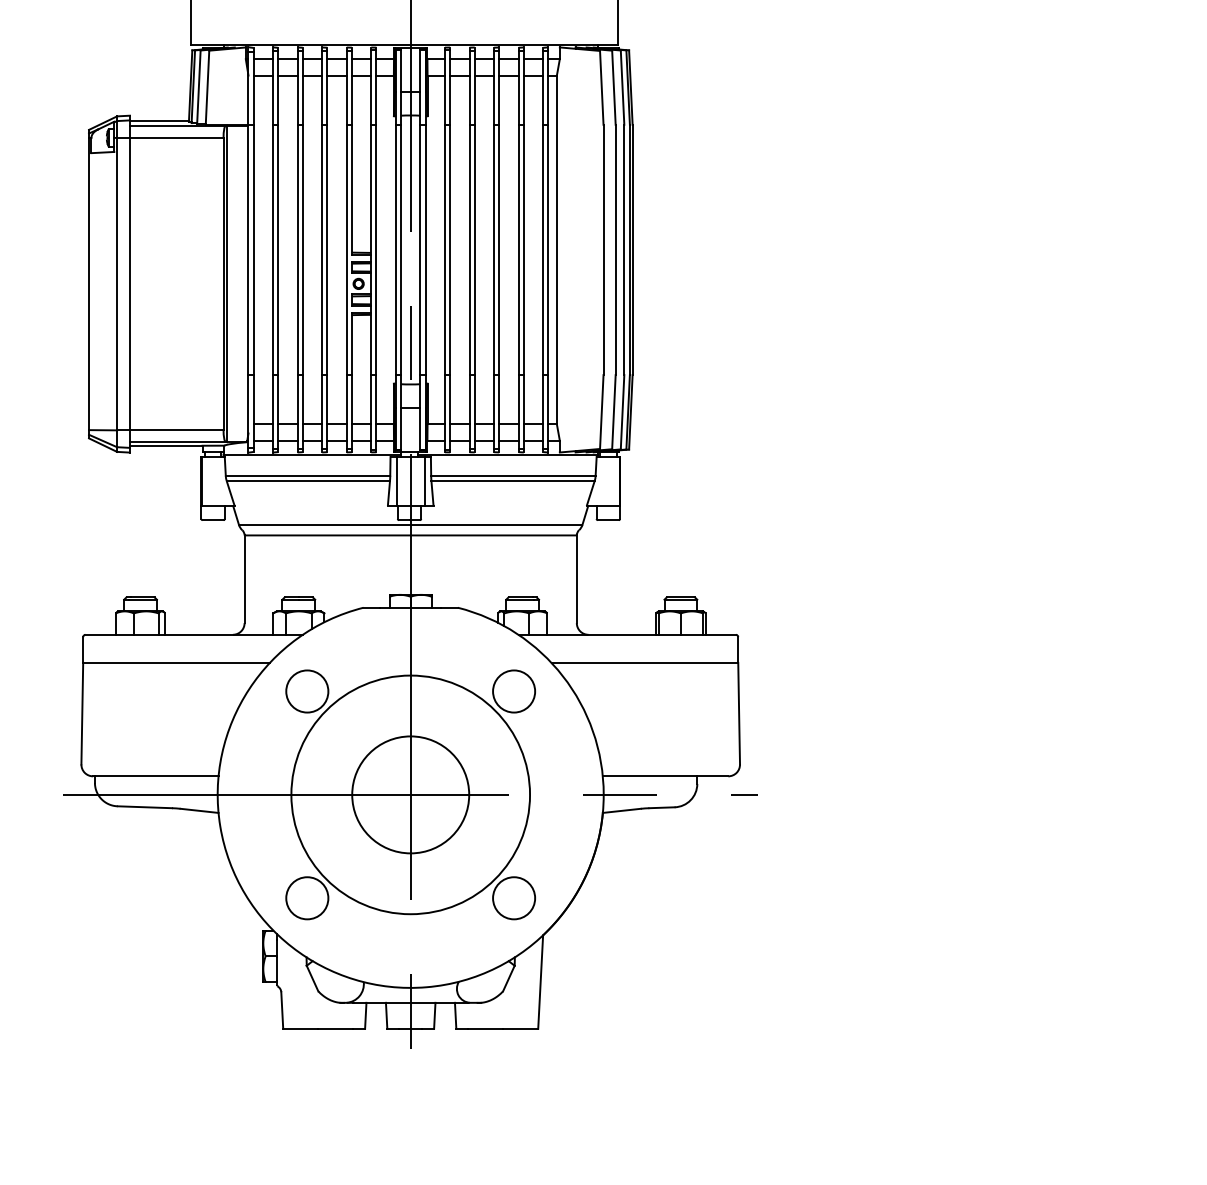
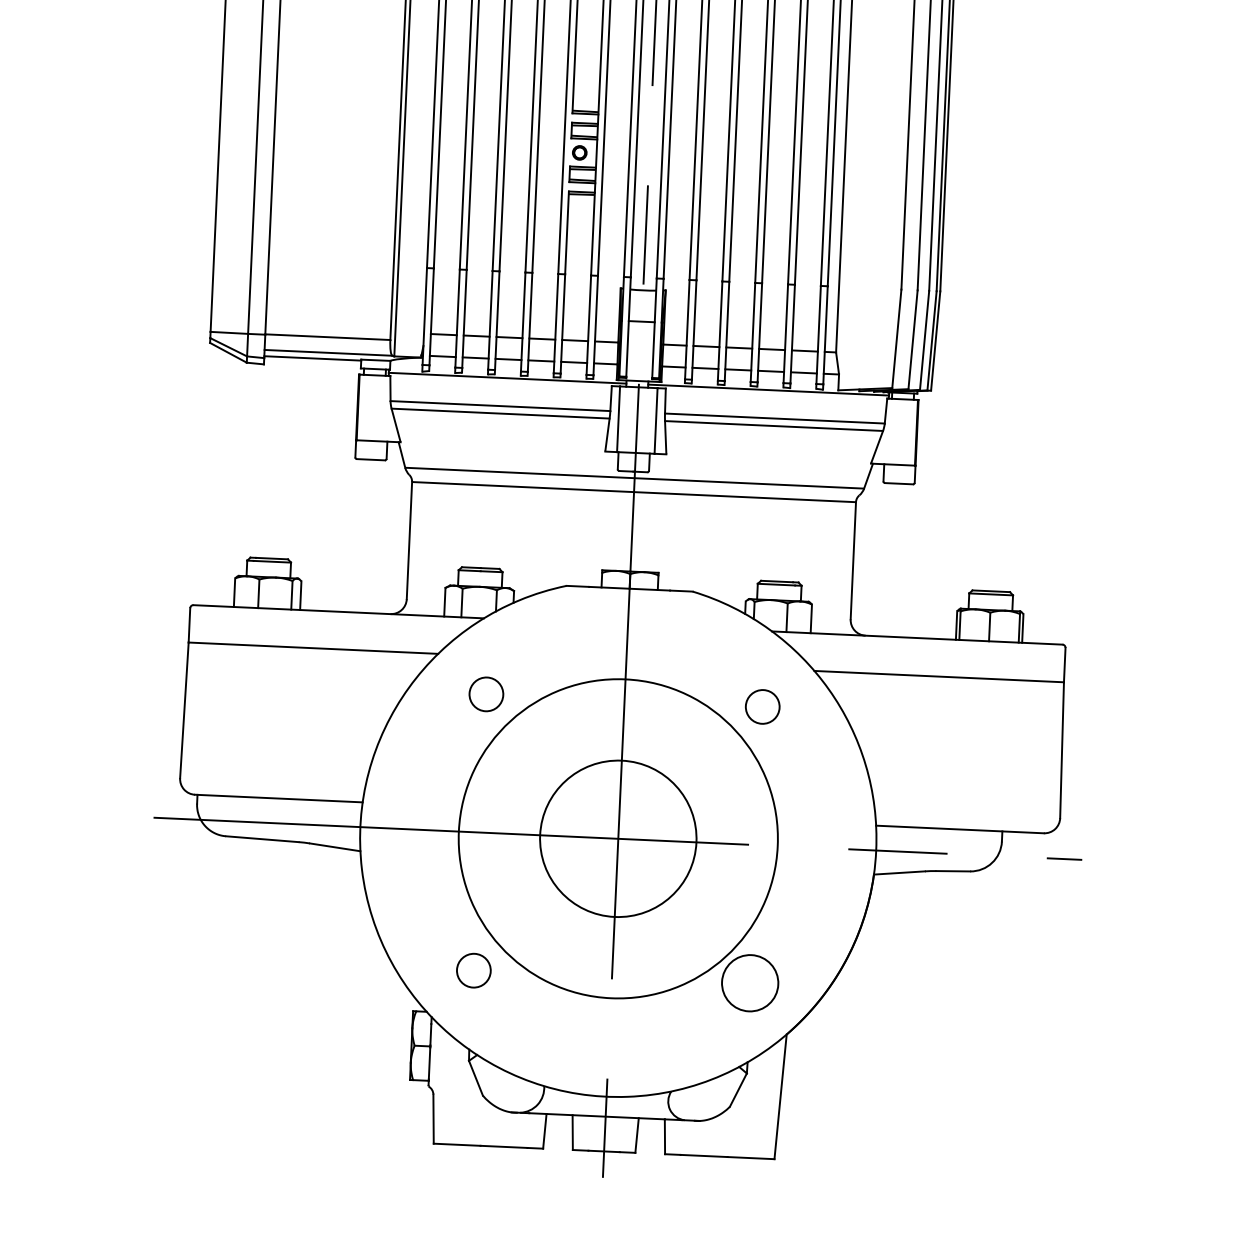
circle: (307, 691) -> (486, 694), size x0.6
circle: (514, 691) -> (763, 706), size x0.6
circle: (307, 898) -> (474, 970), size x0.6

